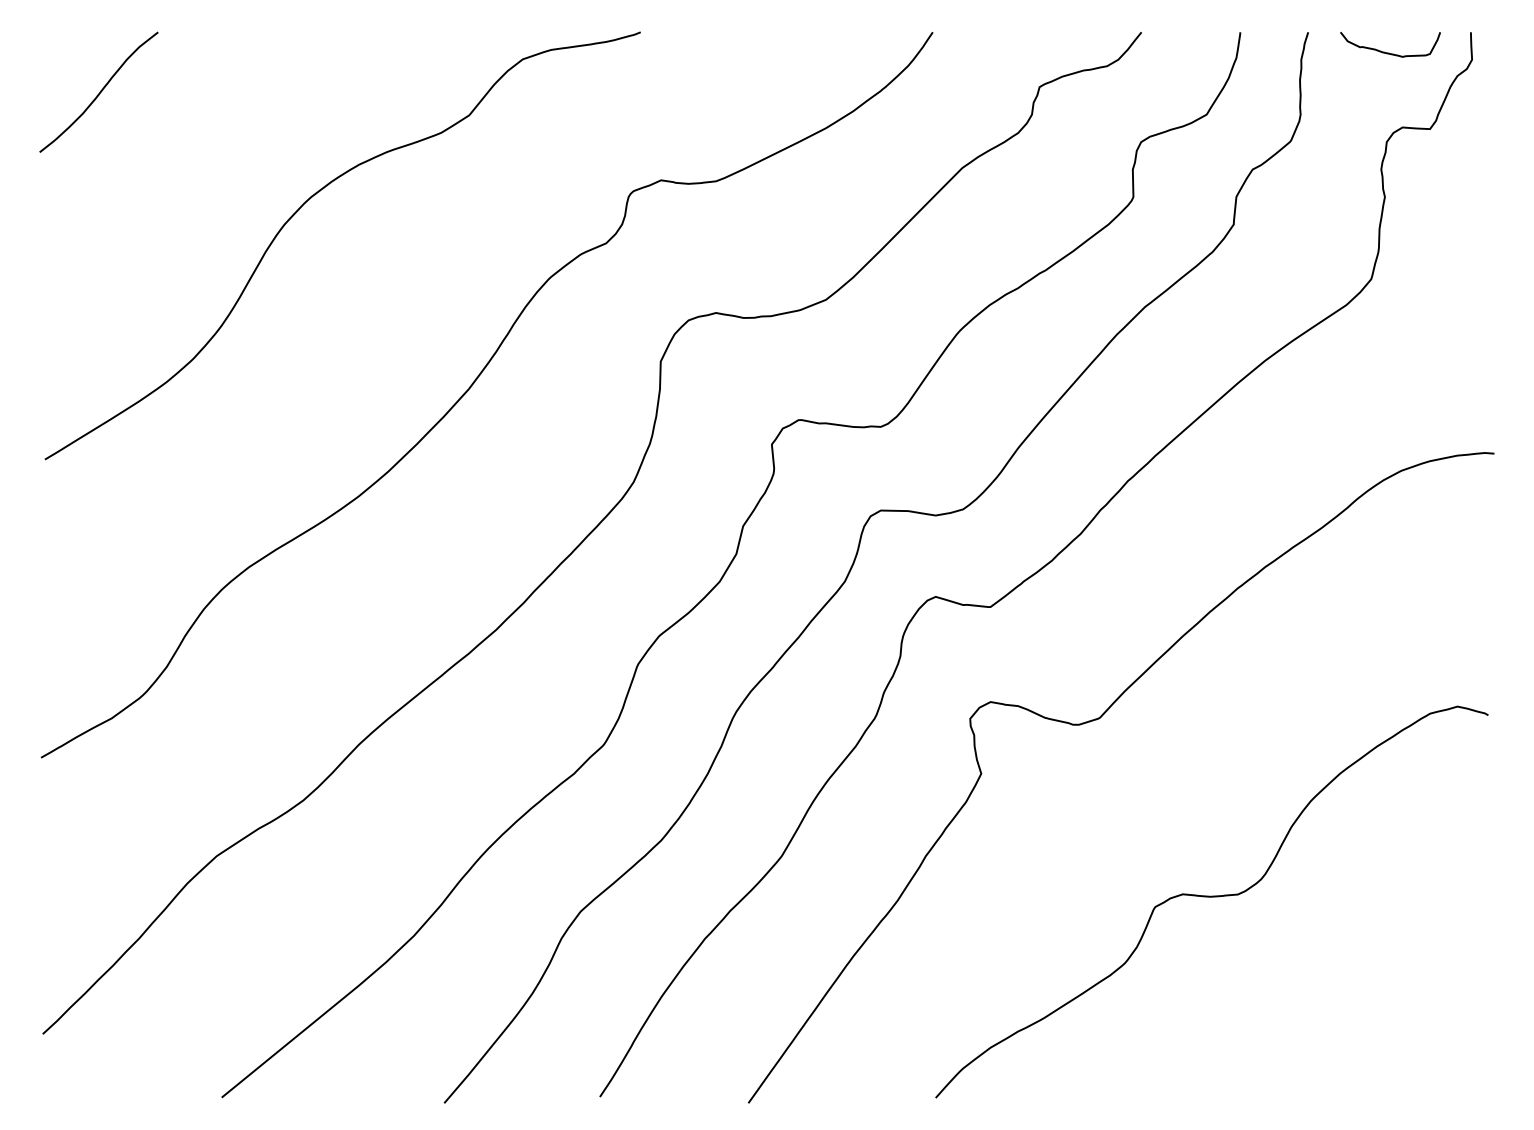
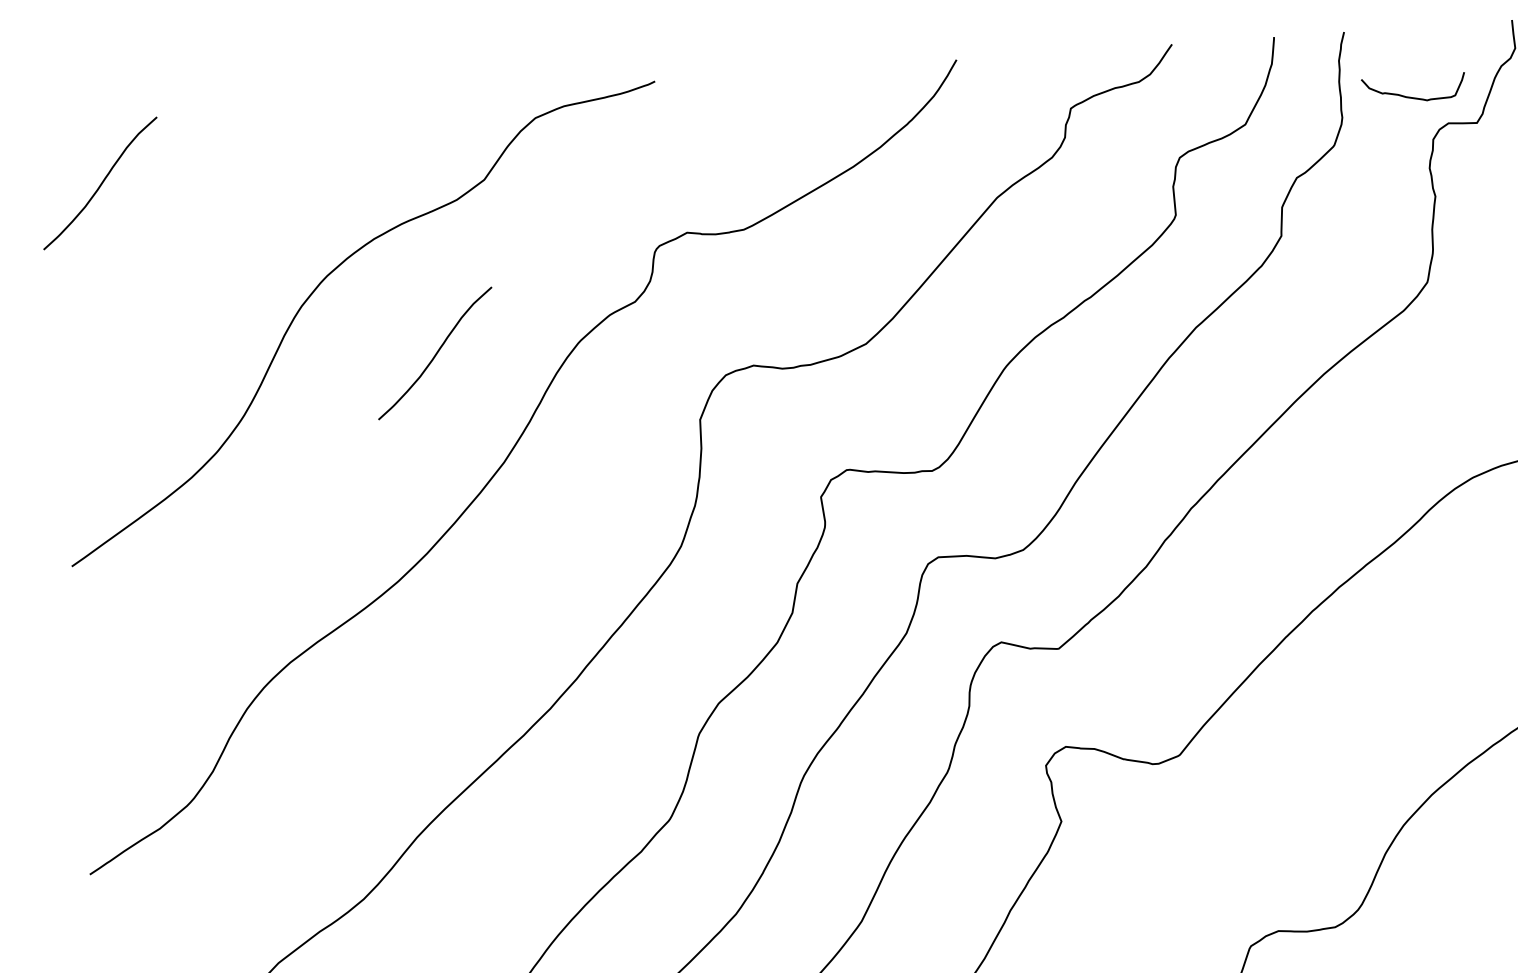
curve: (1389, 52) -> (1413, 96), moved
curve: (410, 278) -> (435, 352), added

